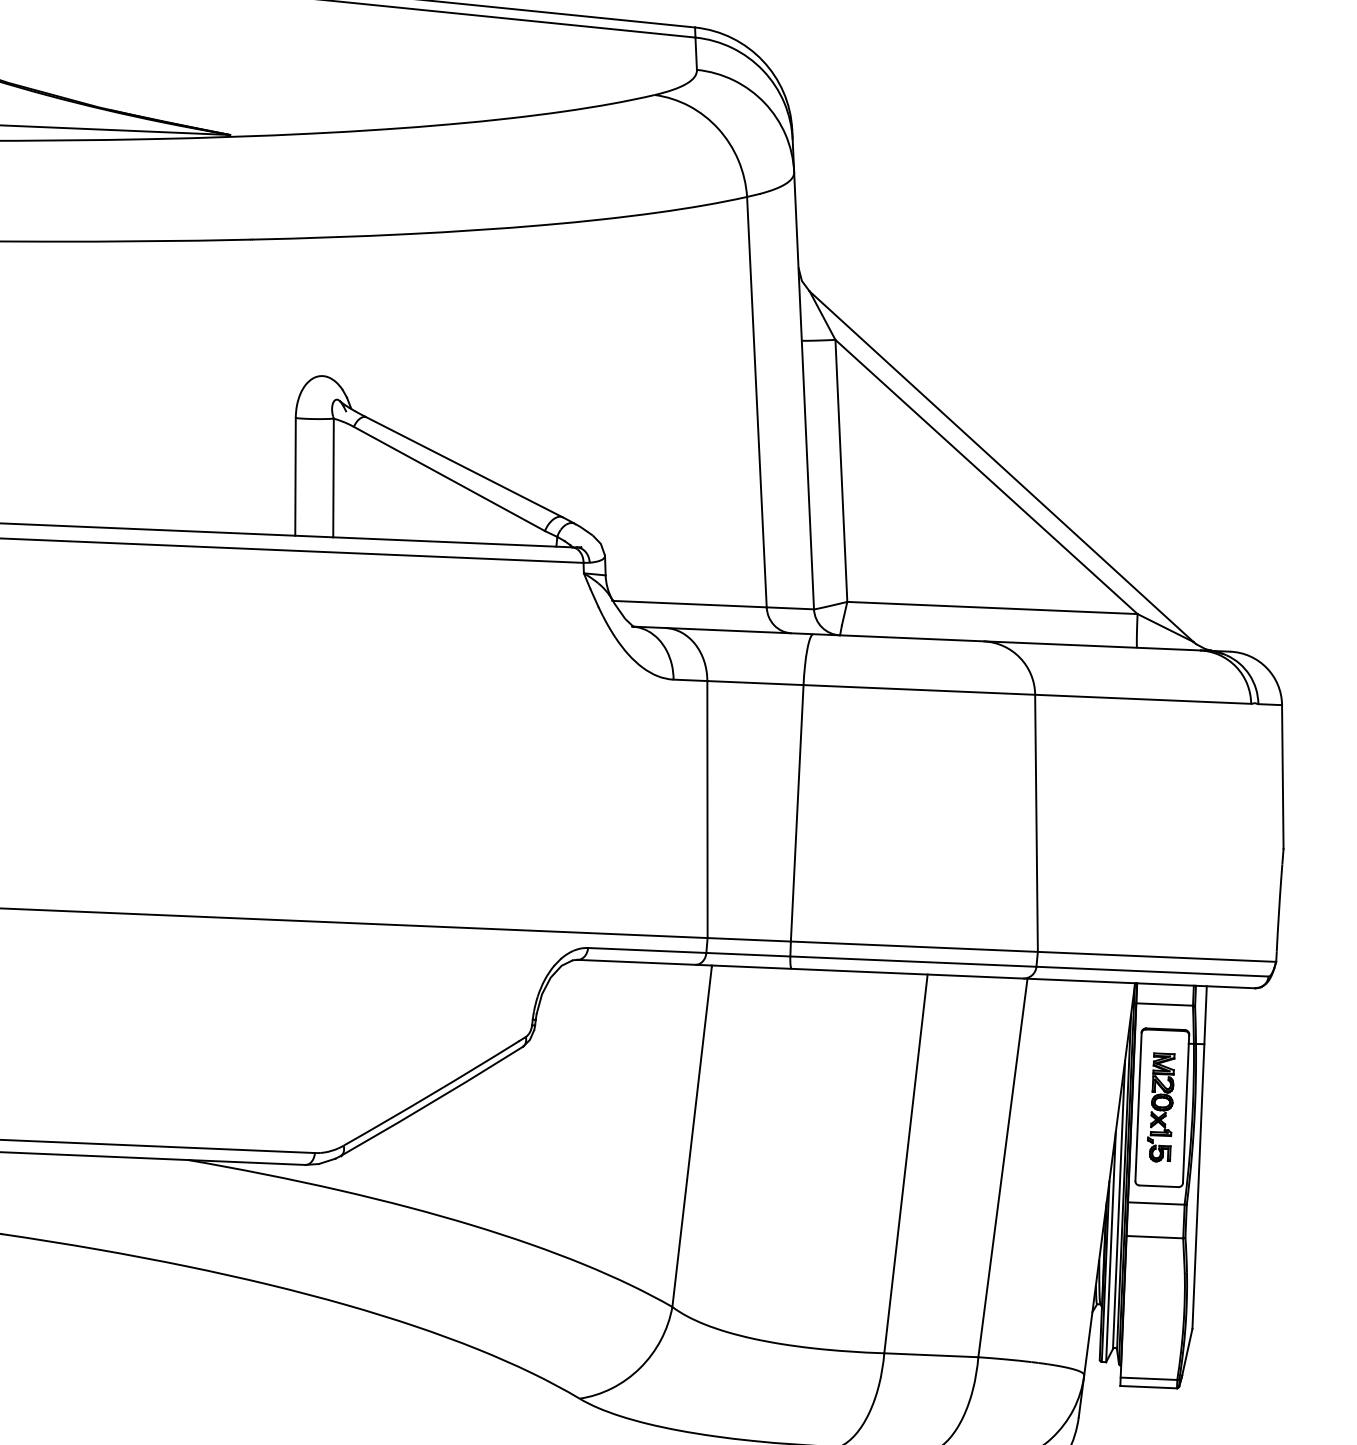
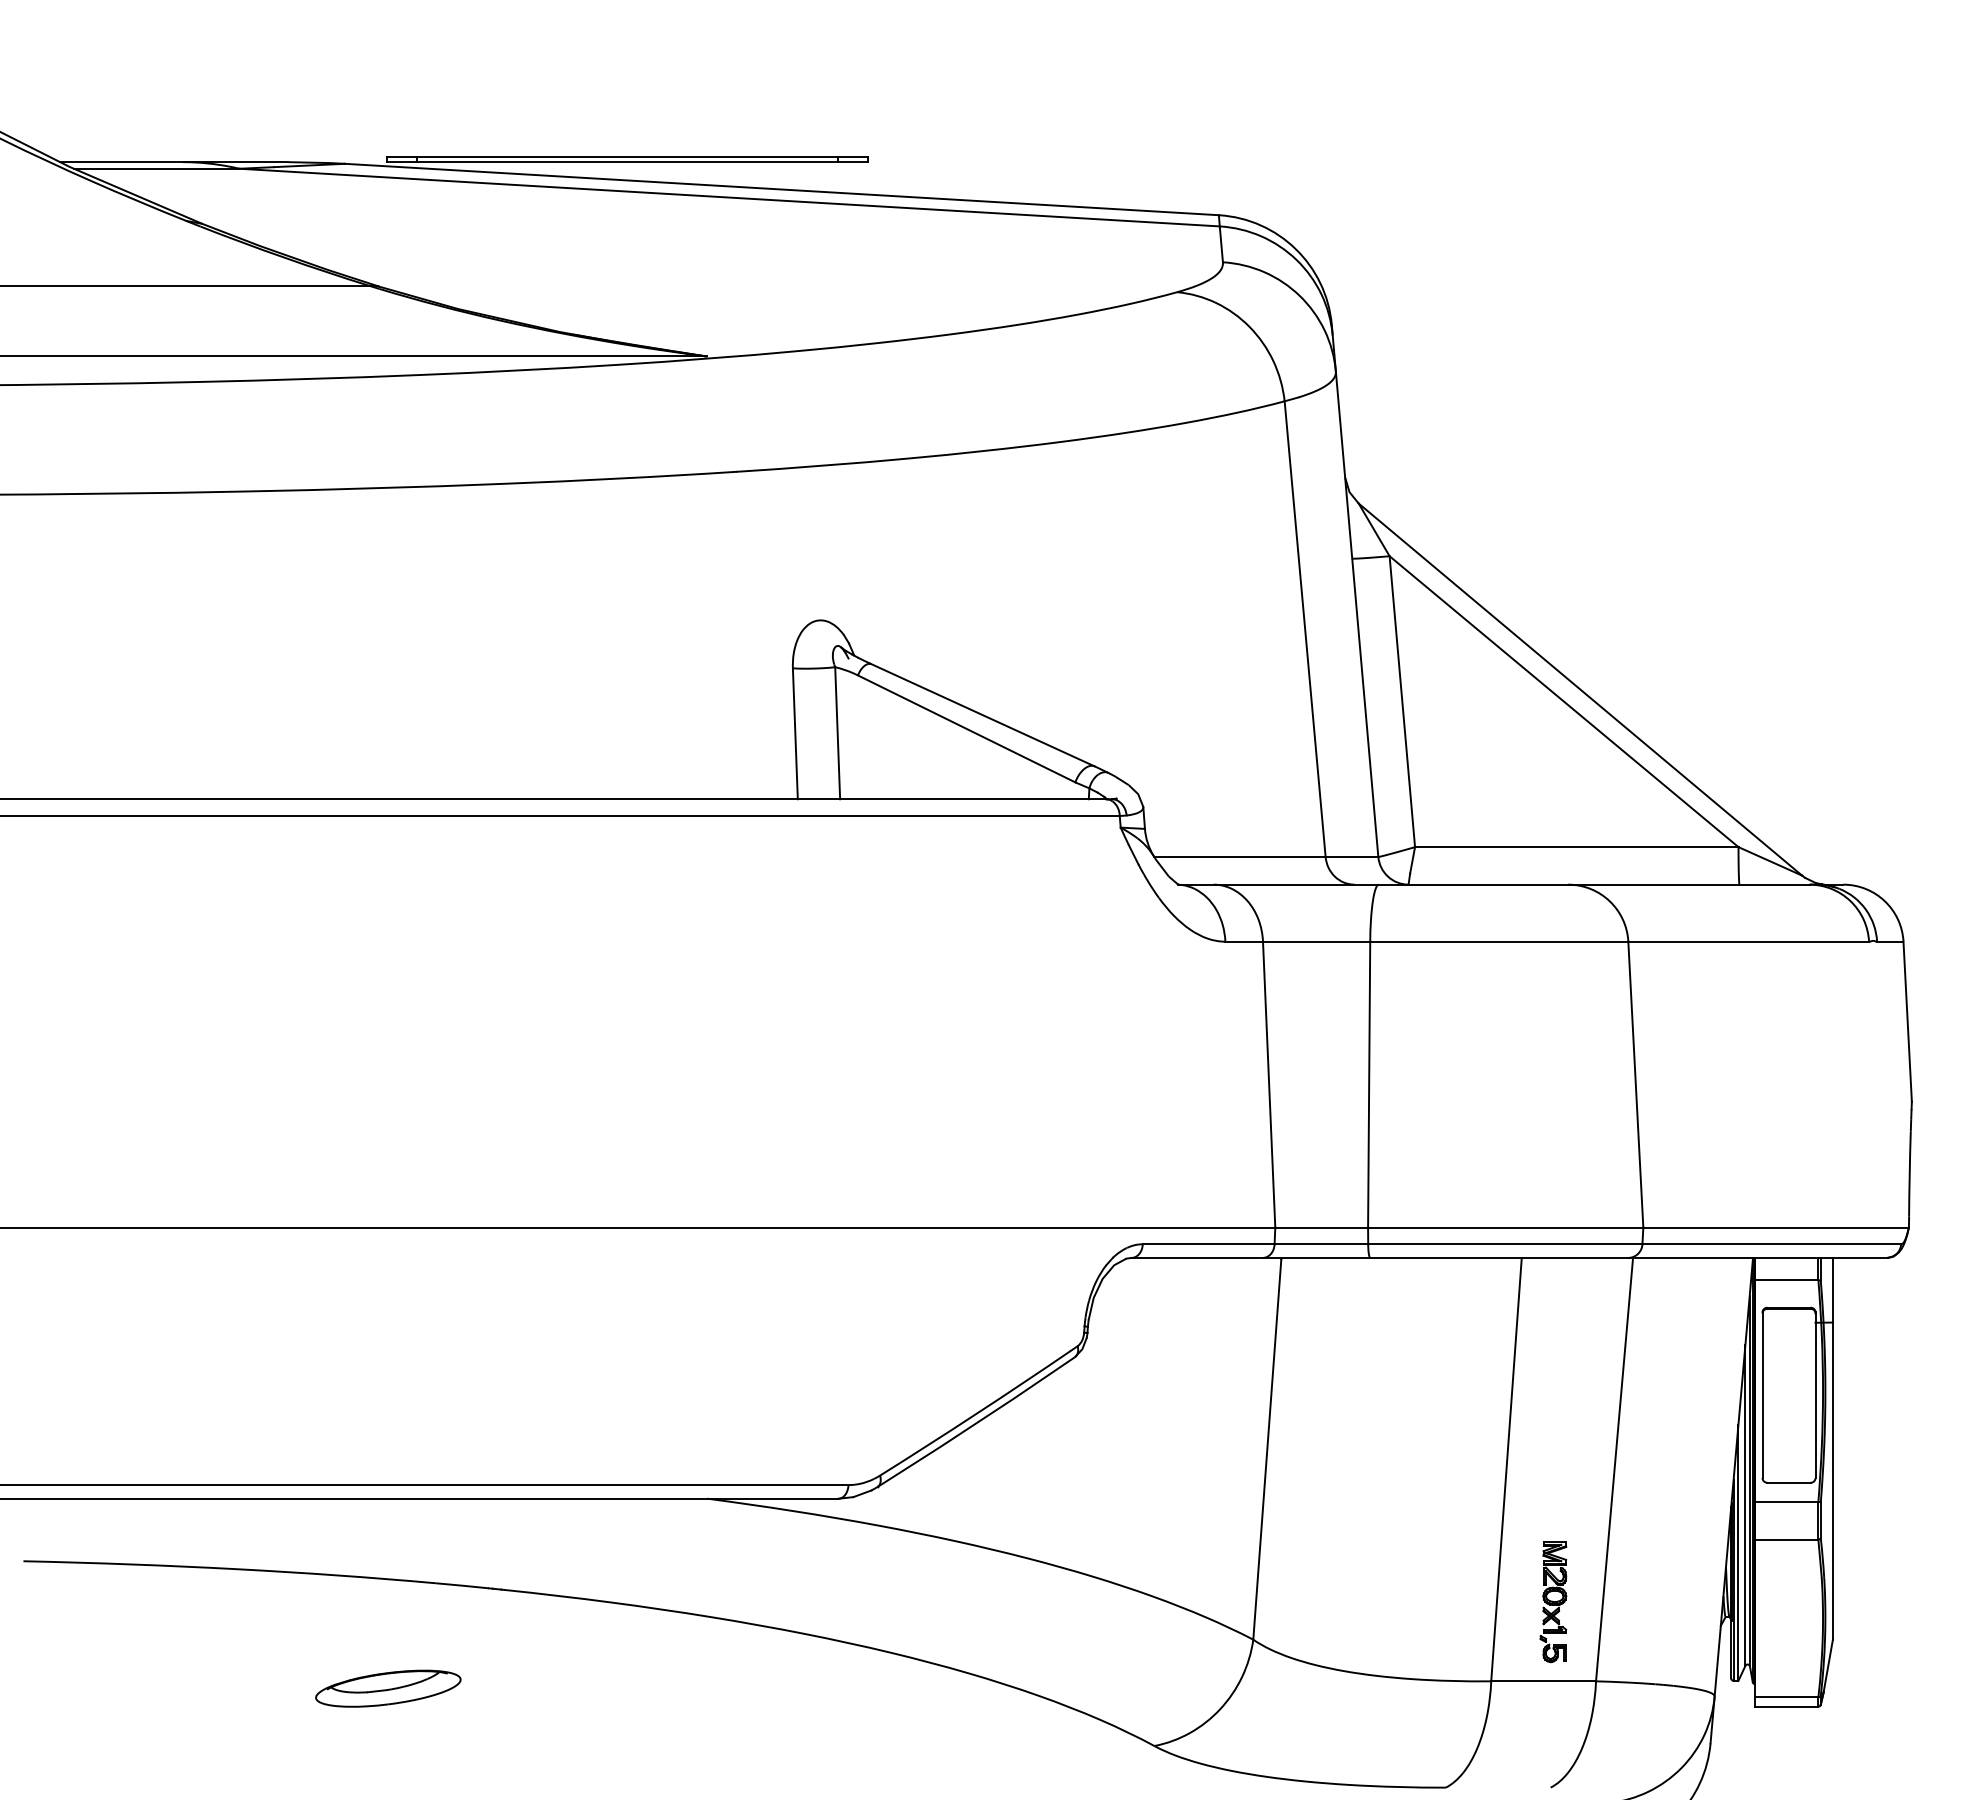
part: (1160, 1107) -> (1553, 1602), moved

